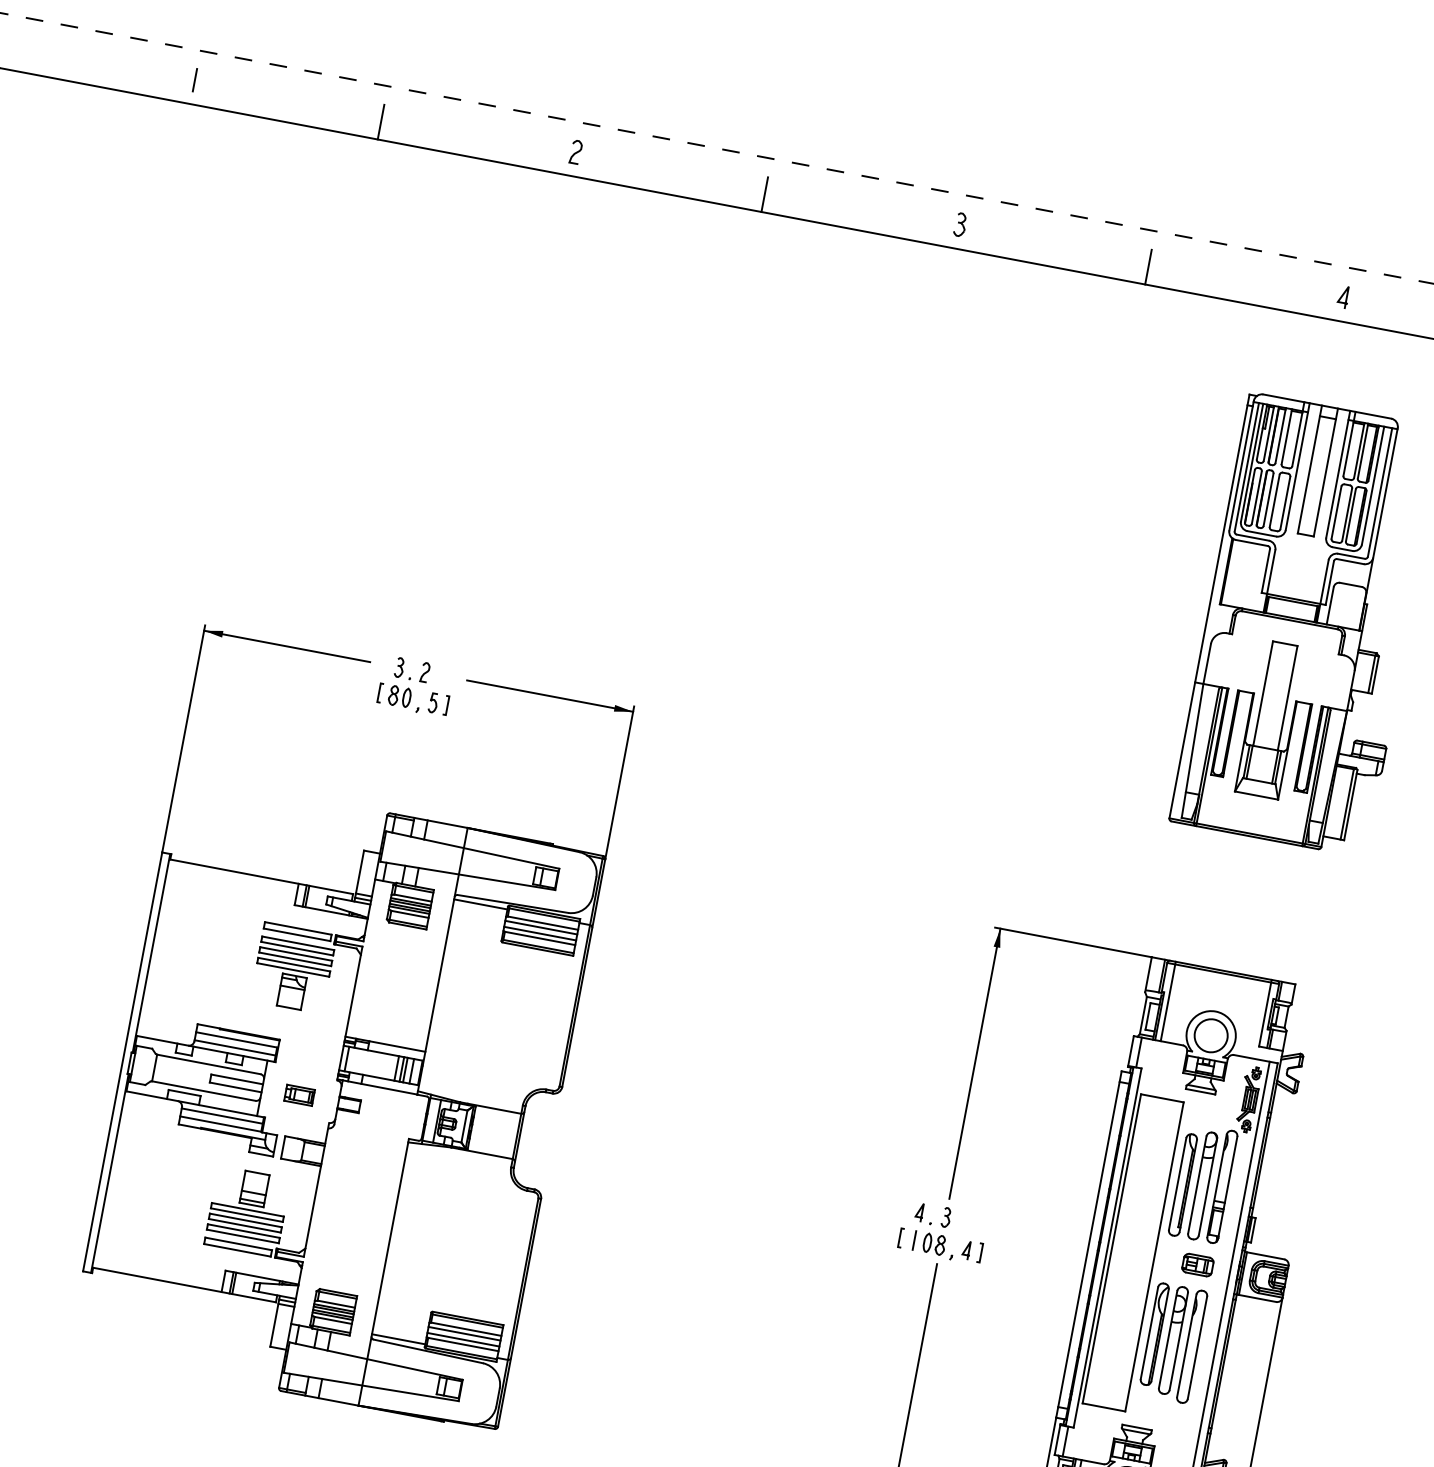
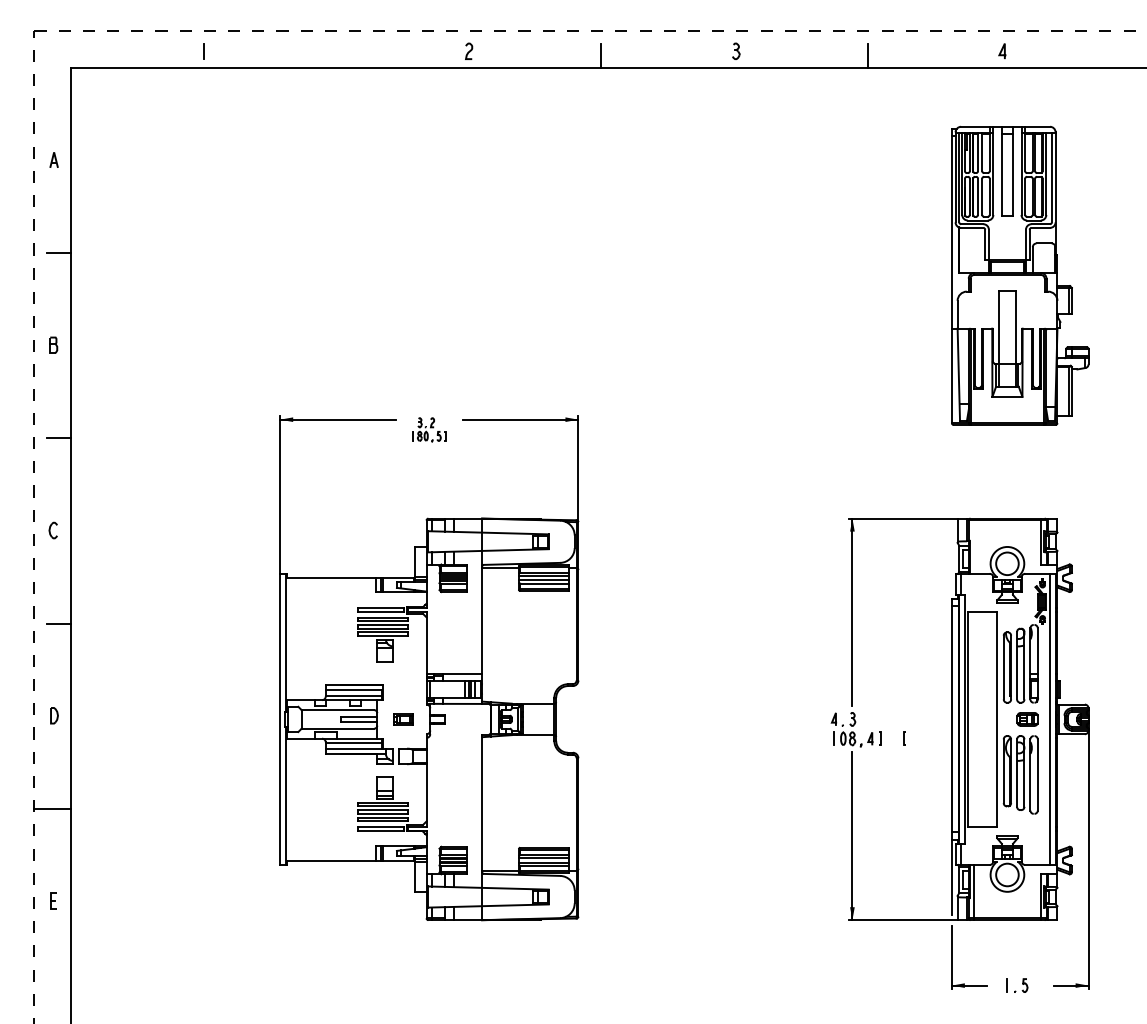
line: (381, 121) -> (334, 55), removed
part: (416, 685) -> (429, 429), size x0.7
line: (1168, 1000) -> (974, 545), removed
line: (900, 1237) -> (904, 738), moved

